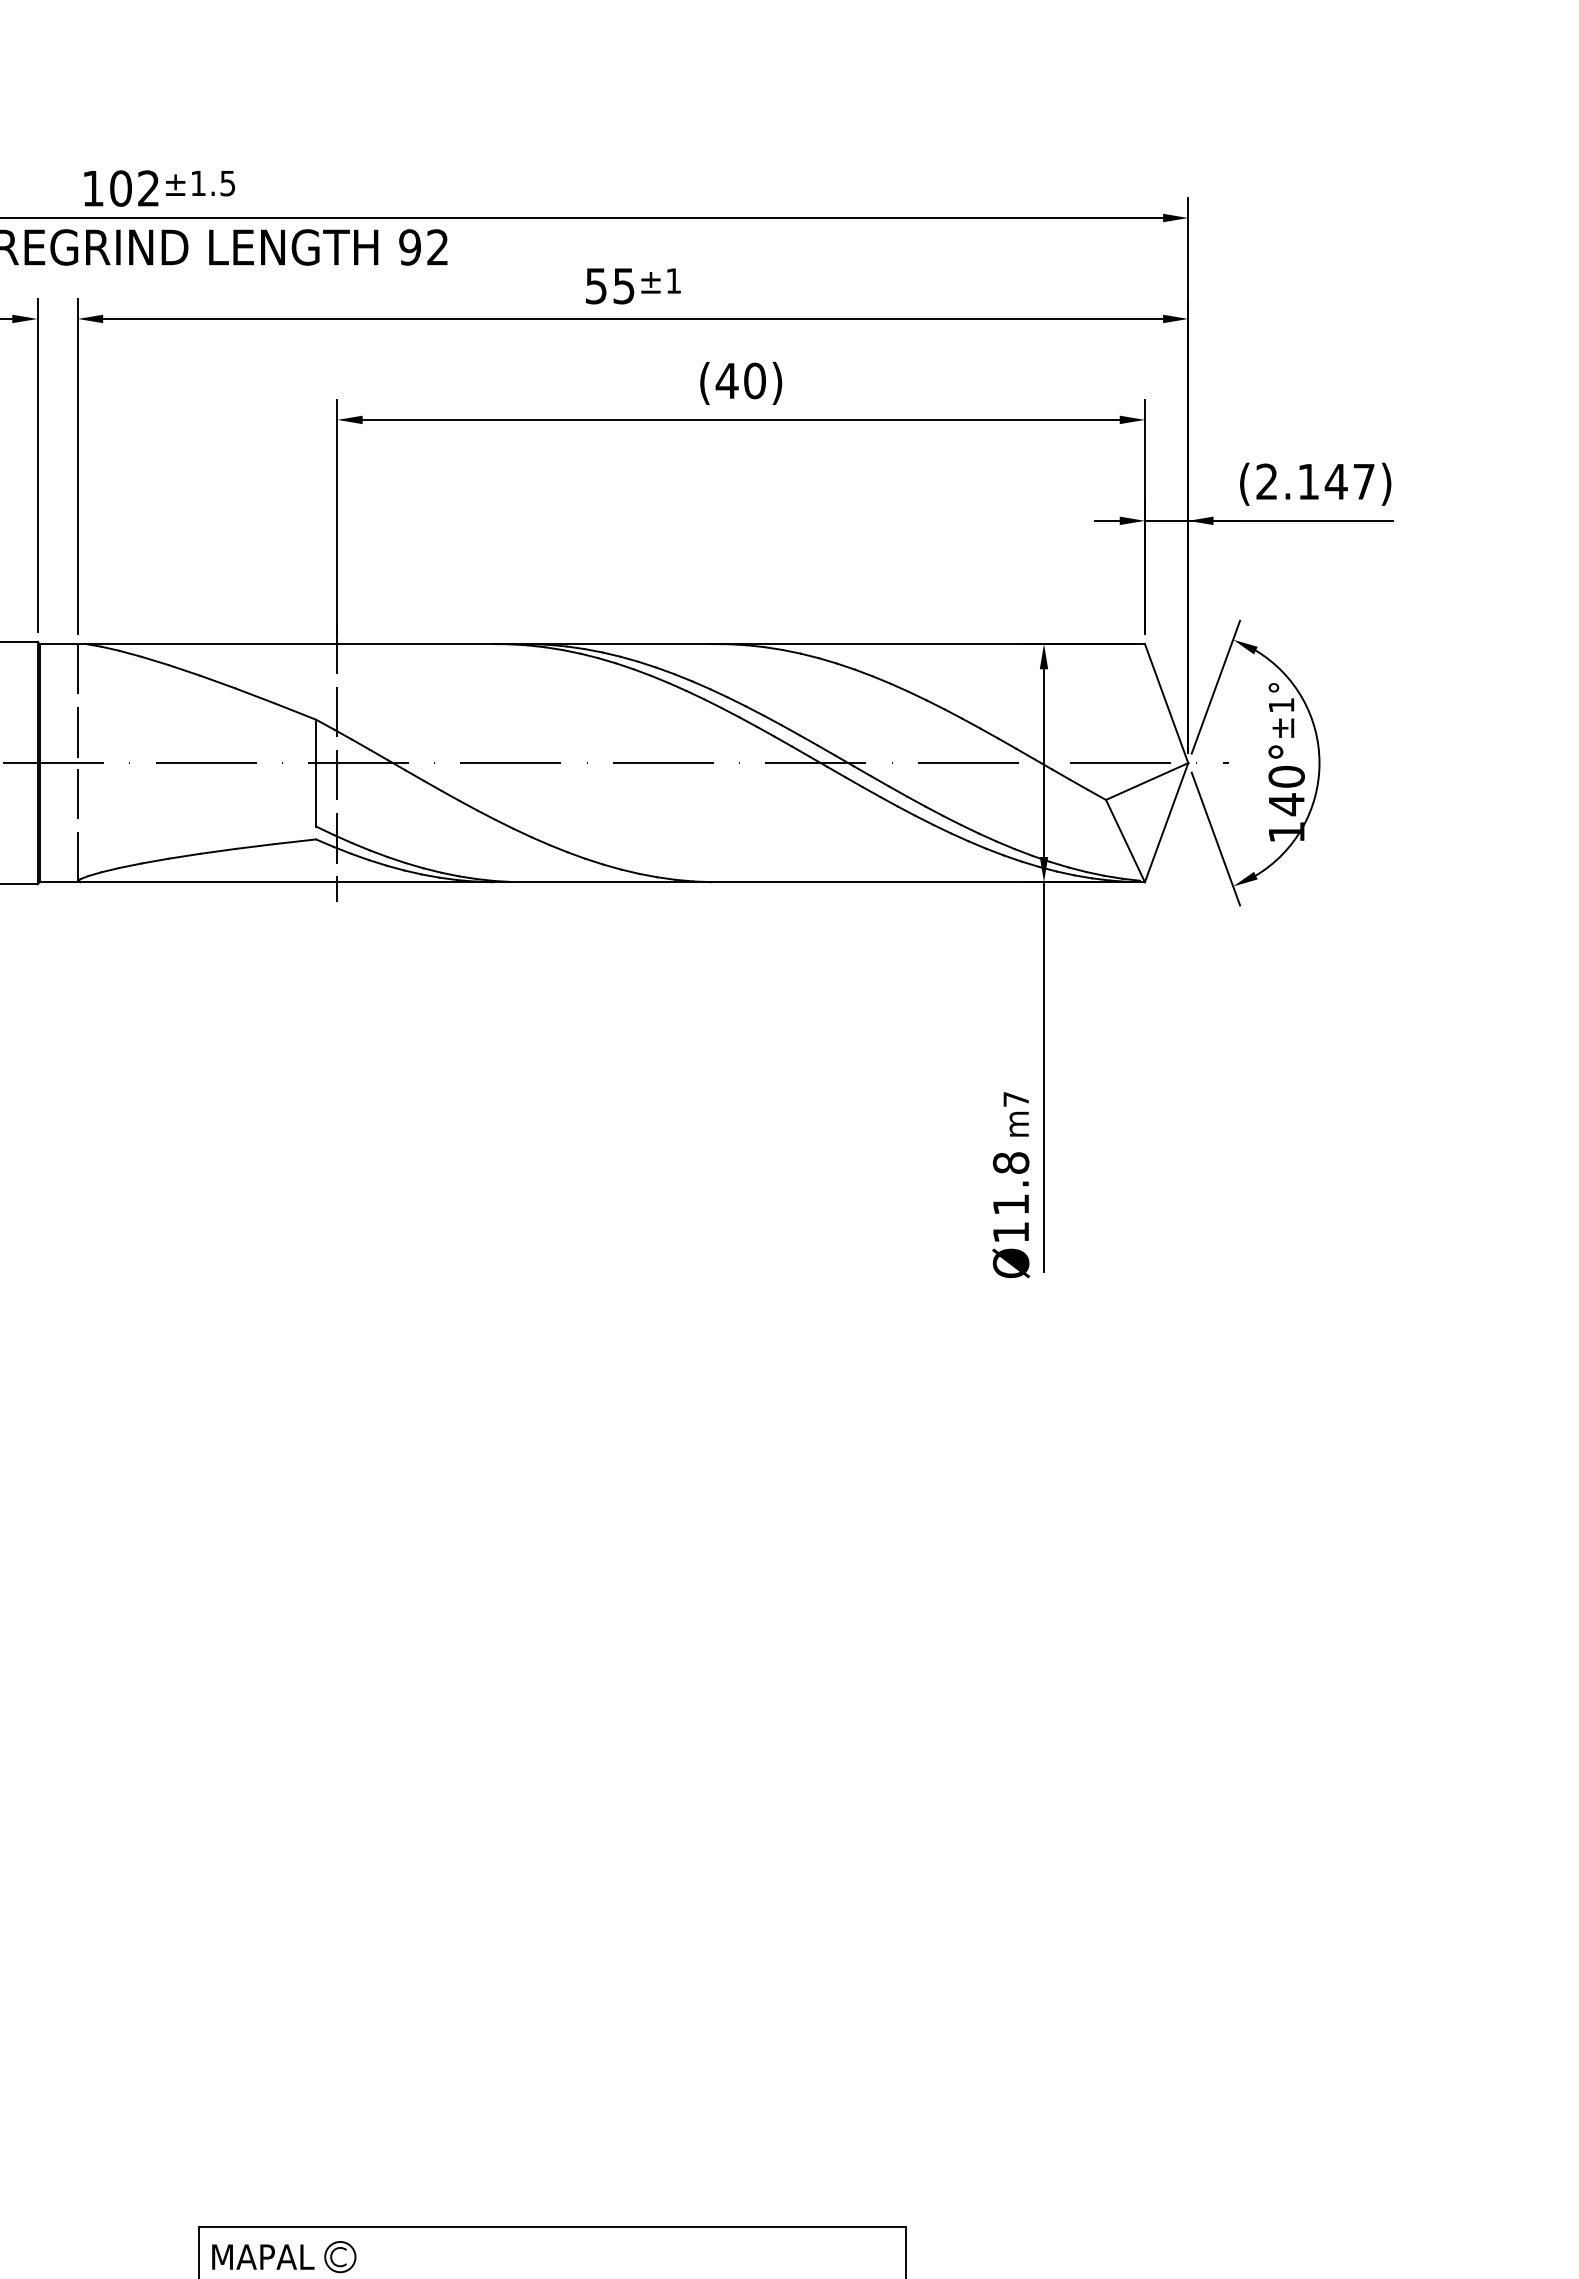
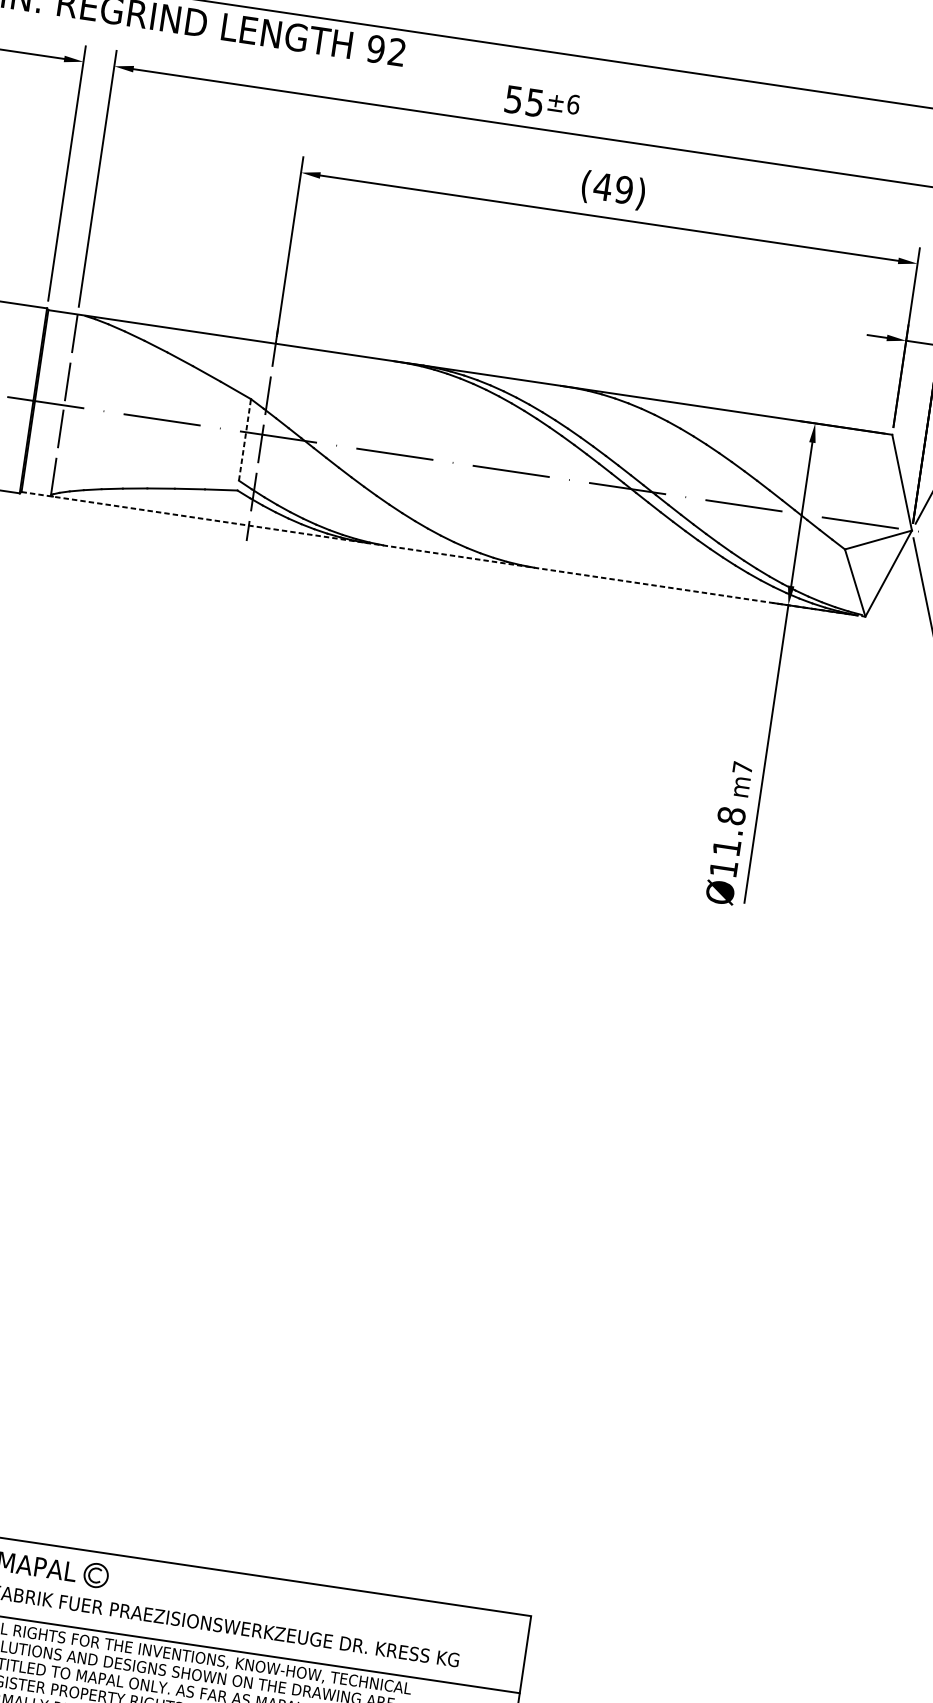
text: (673, 280) -> (573, 104), ±1 -> ±6
text: (754, 380) -> (623, 189), (40) -> (49)
line: (316, 772) -> (245, 439), solid -> dashed
line: (592, 882) -> (443, 554), solid -> dashed

